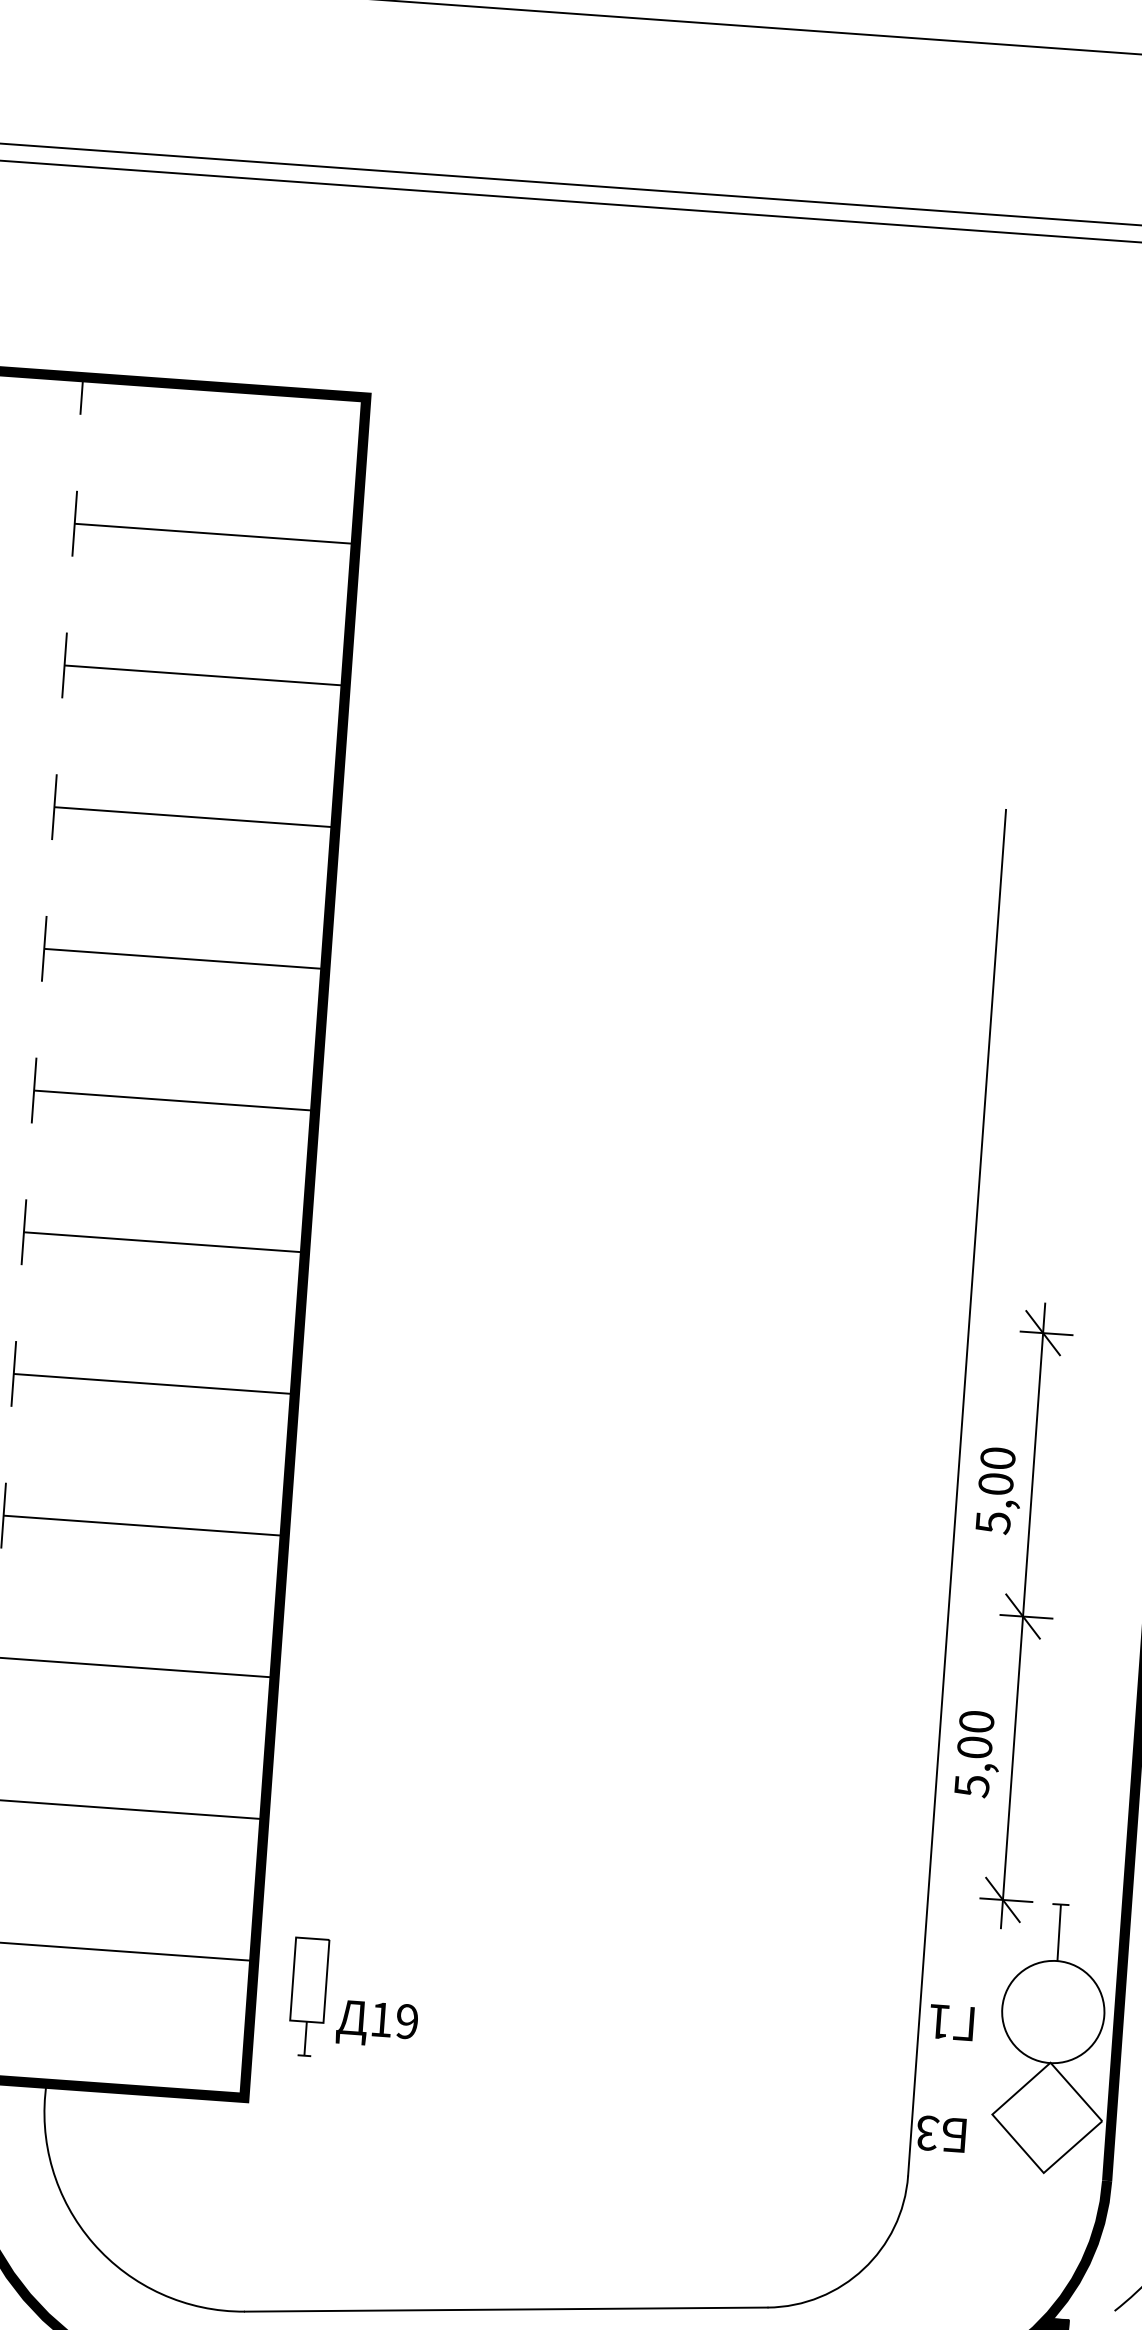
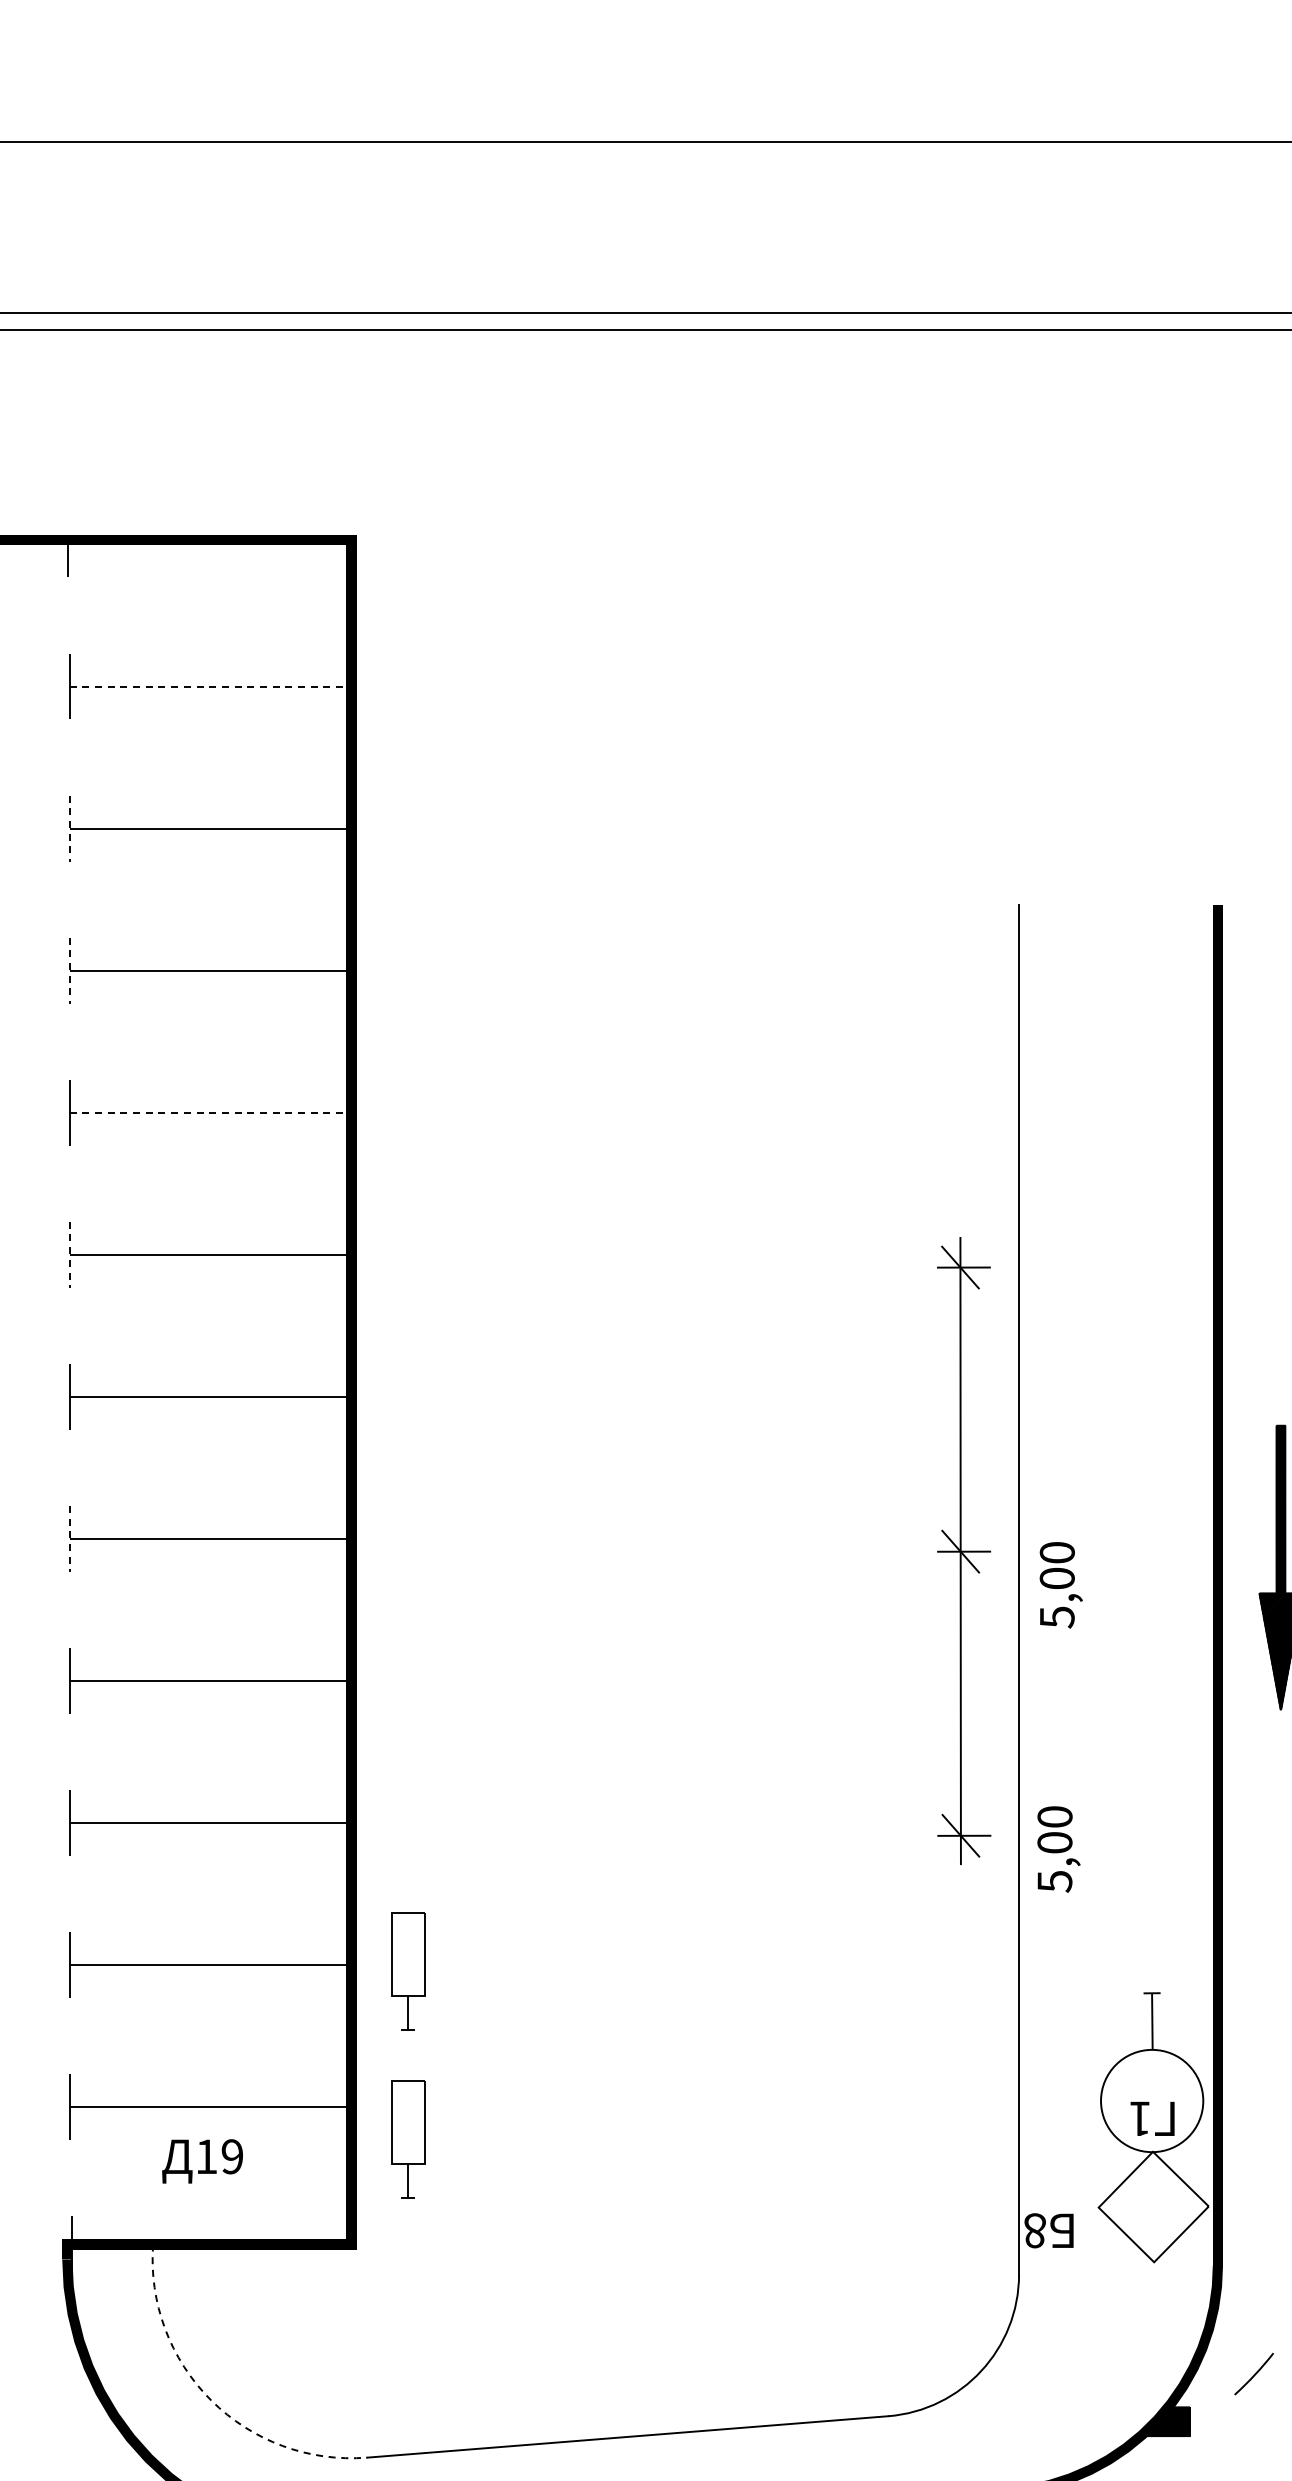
line: (217, 533) -> (212, 686), solid -> dashed
line: (64, 665) -> (69, 828), solid -> dashed
line: (54, 807) -> (69, 970), solid -> dashed
line: (186, 958) -> (212, 1112), solid -> dashed
line: (33, 1090) -> (69, 1254), solid -> dashed
line: (13, 1373) -> (69, 1538), solid -> dashed
part: (1026, 1615) -> (964, 1550), moved
part: (320, 1829) -> (408, 1971), added
text: (951, 2022) -> (1152, 2118), moved
text: (377, 2024) -> (202, 2161), moved
text: (927, 2132) -> (1035, 2230), 3 -> 8
arc: (93, 2243) -> (211, 2400), solid -> dashed

